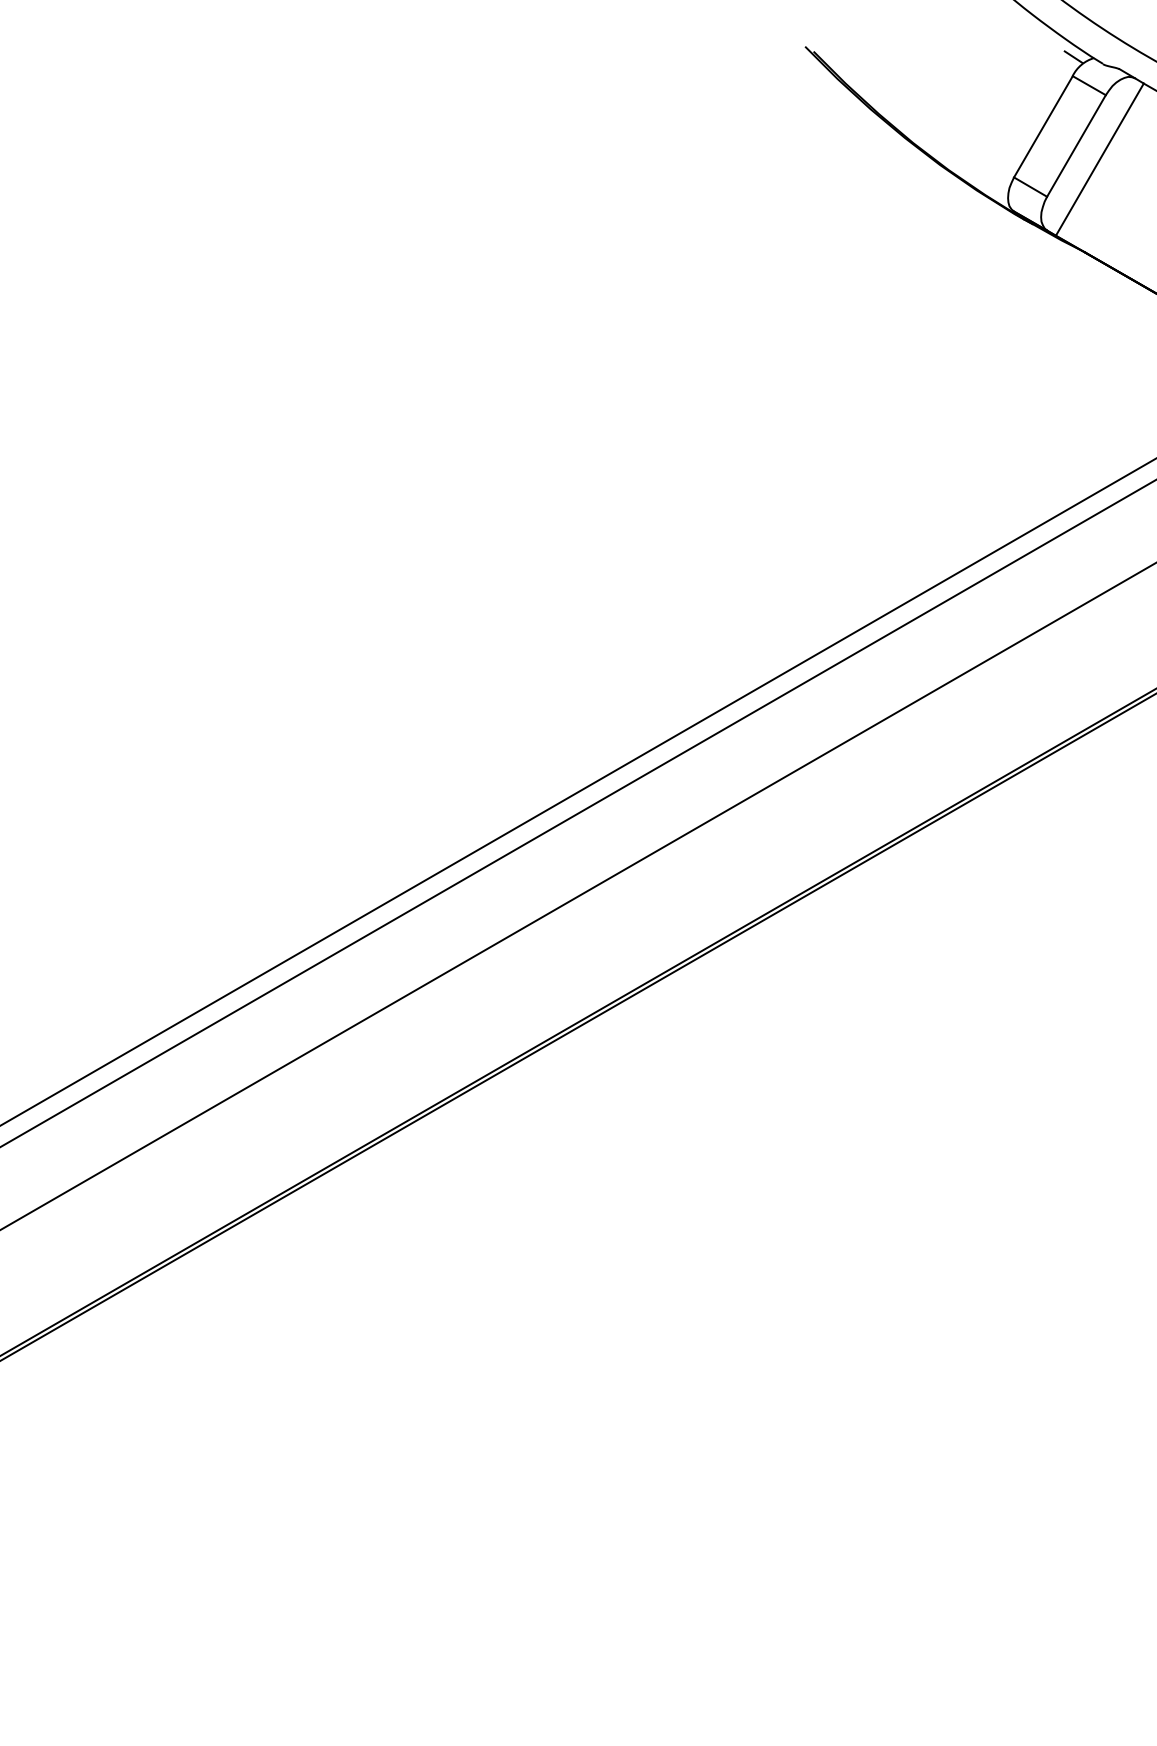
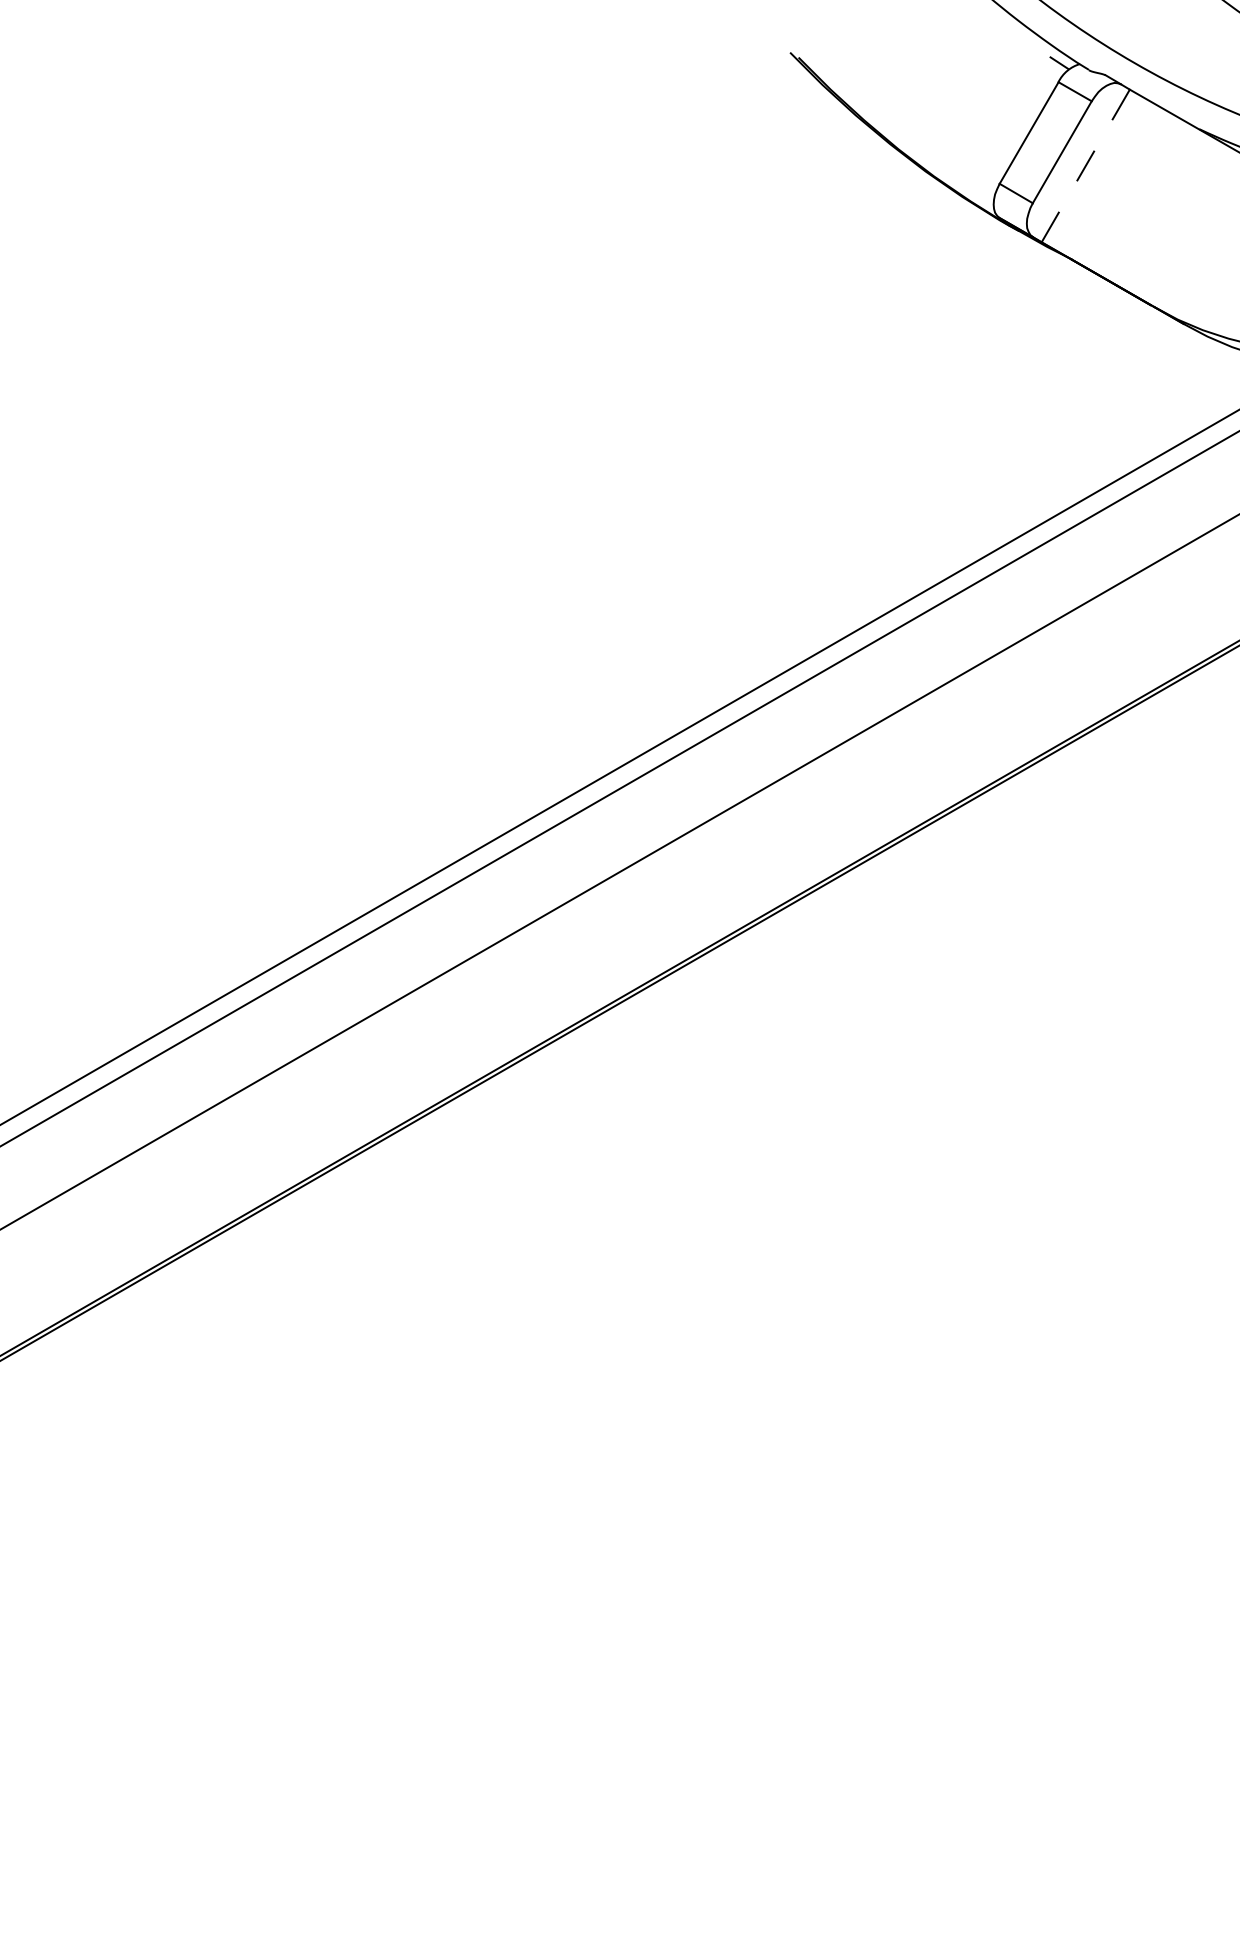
line: (1099, 159) -> (1085, 165), solid -> dashed

